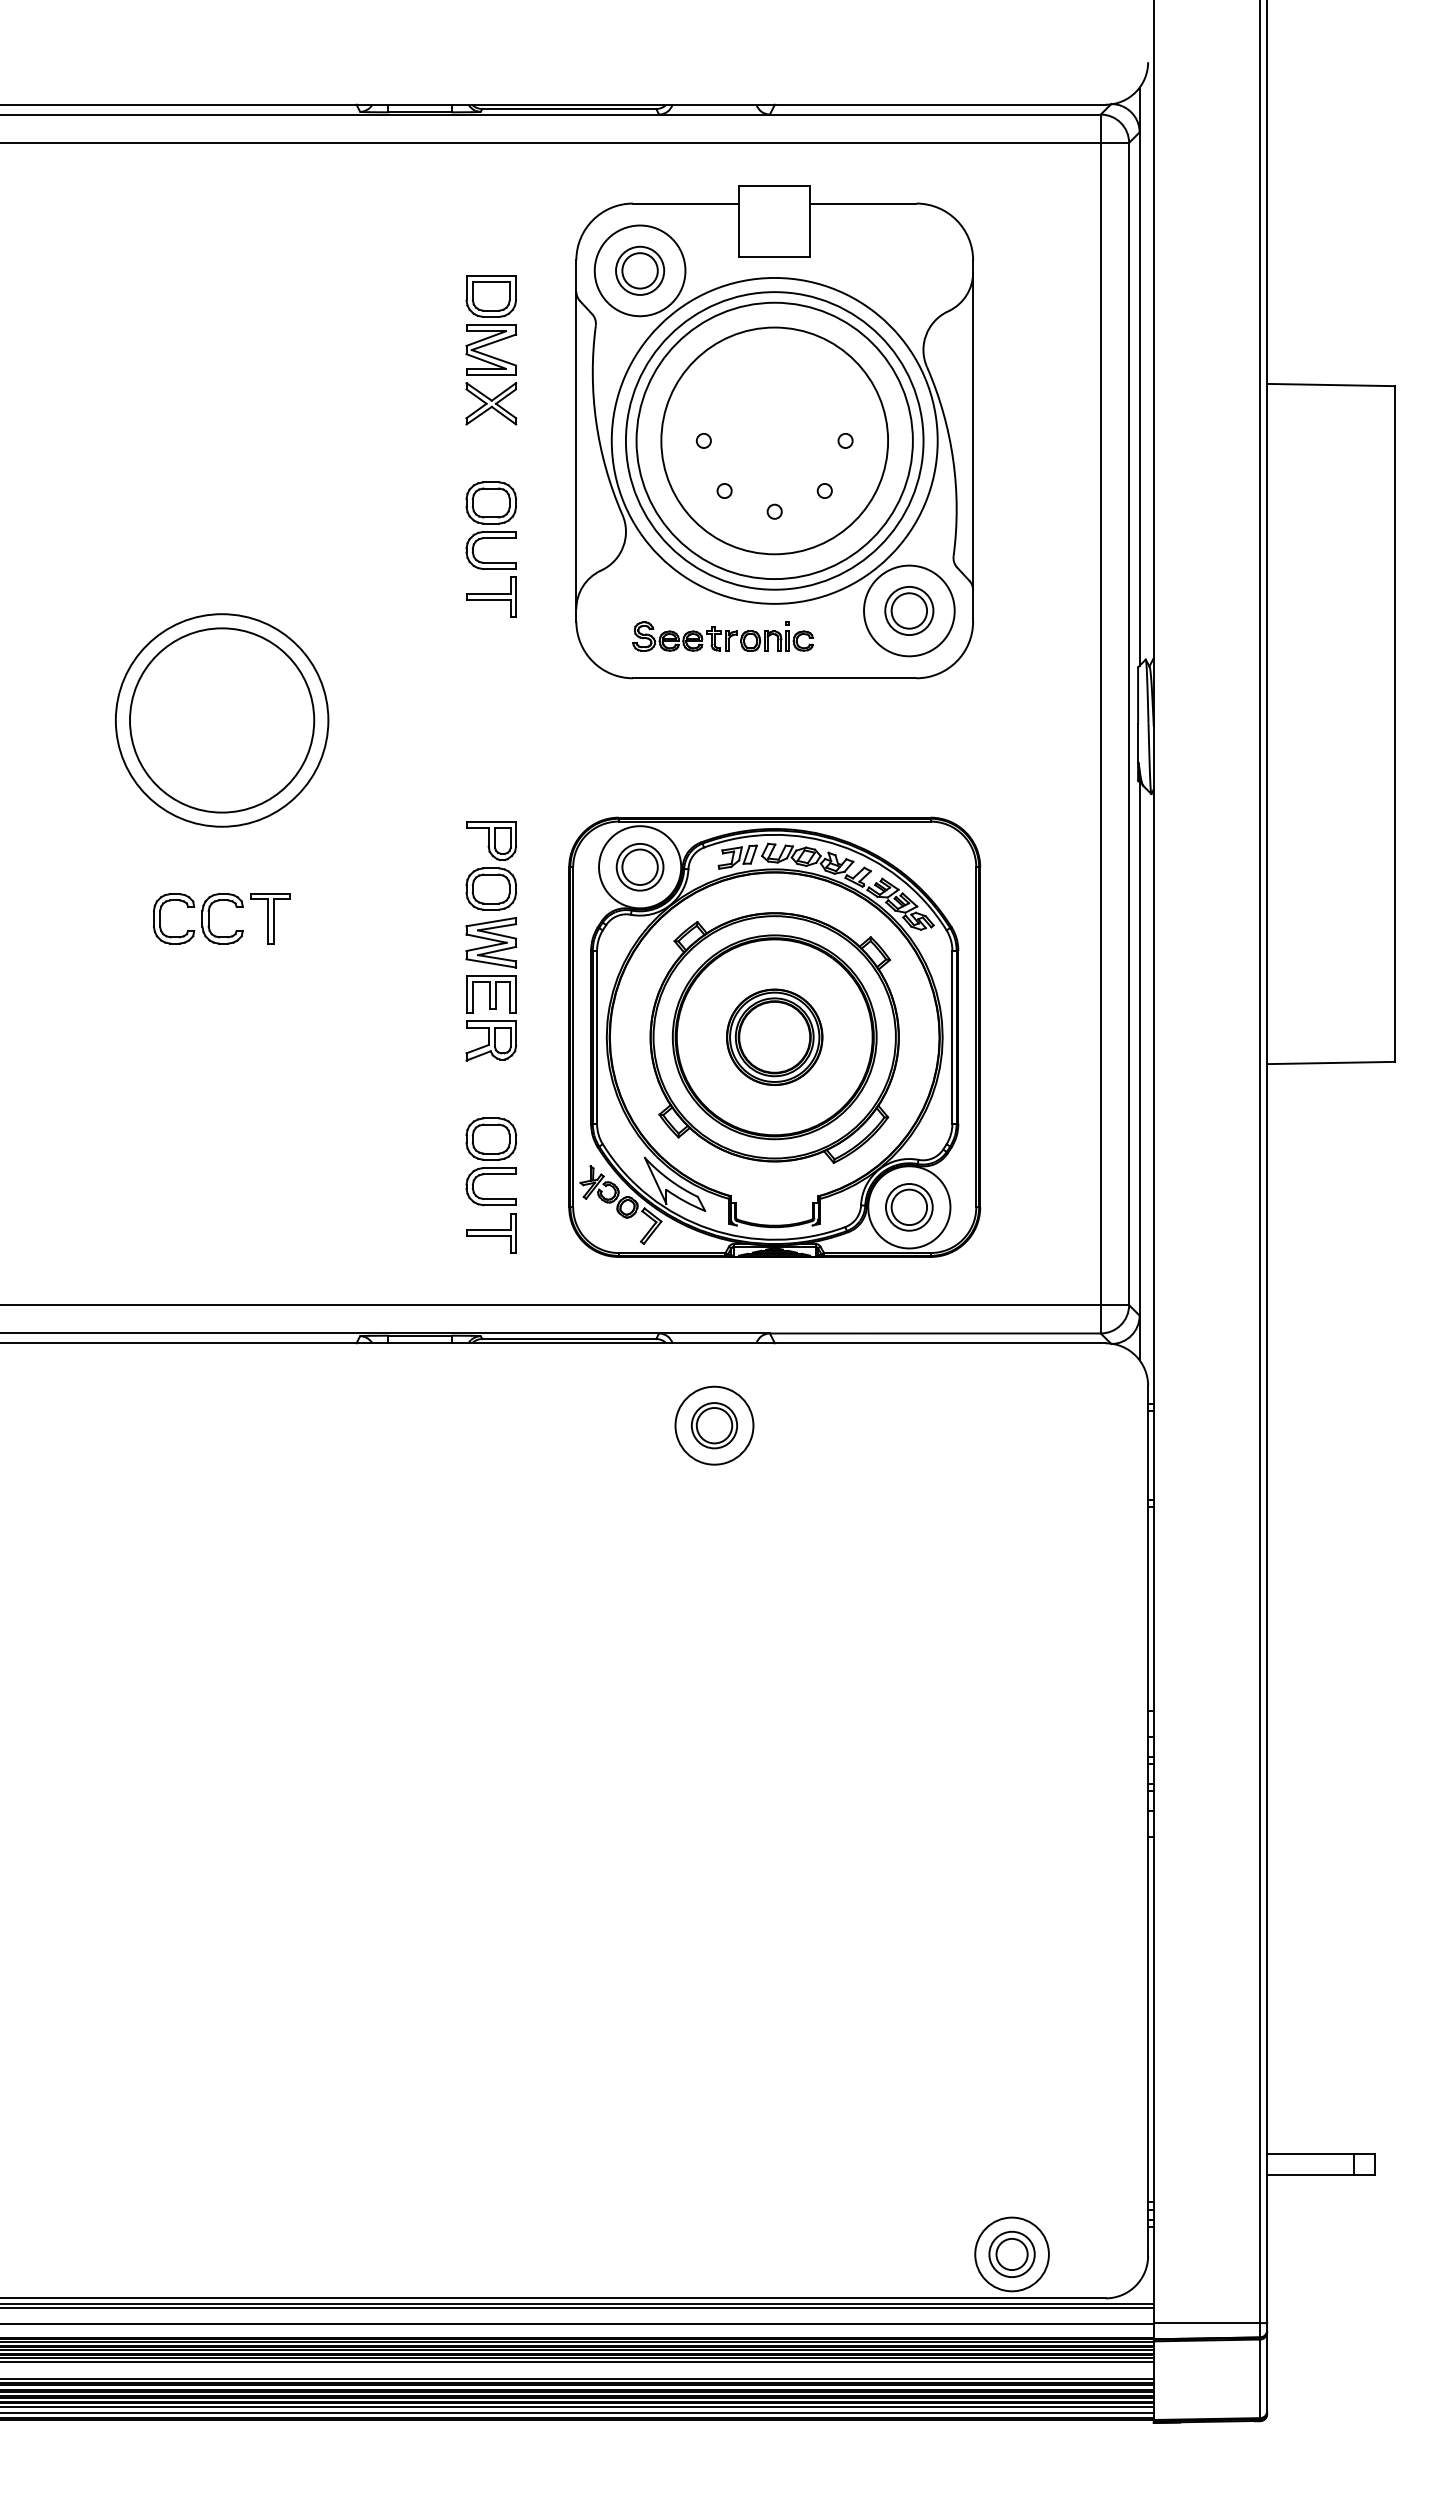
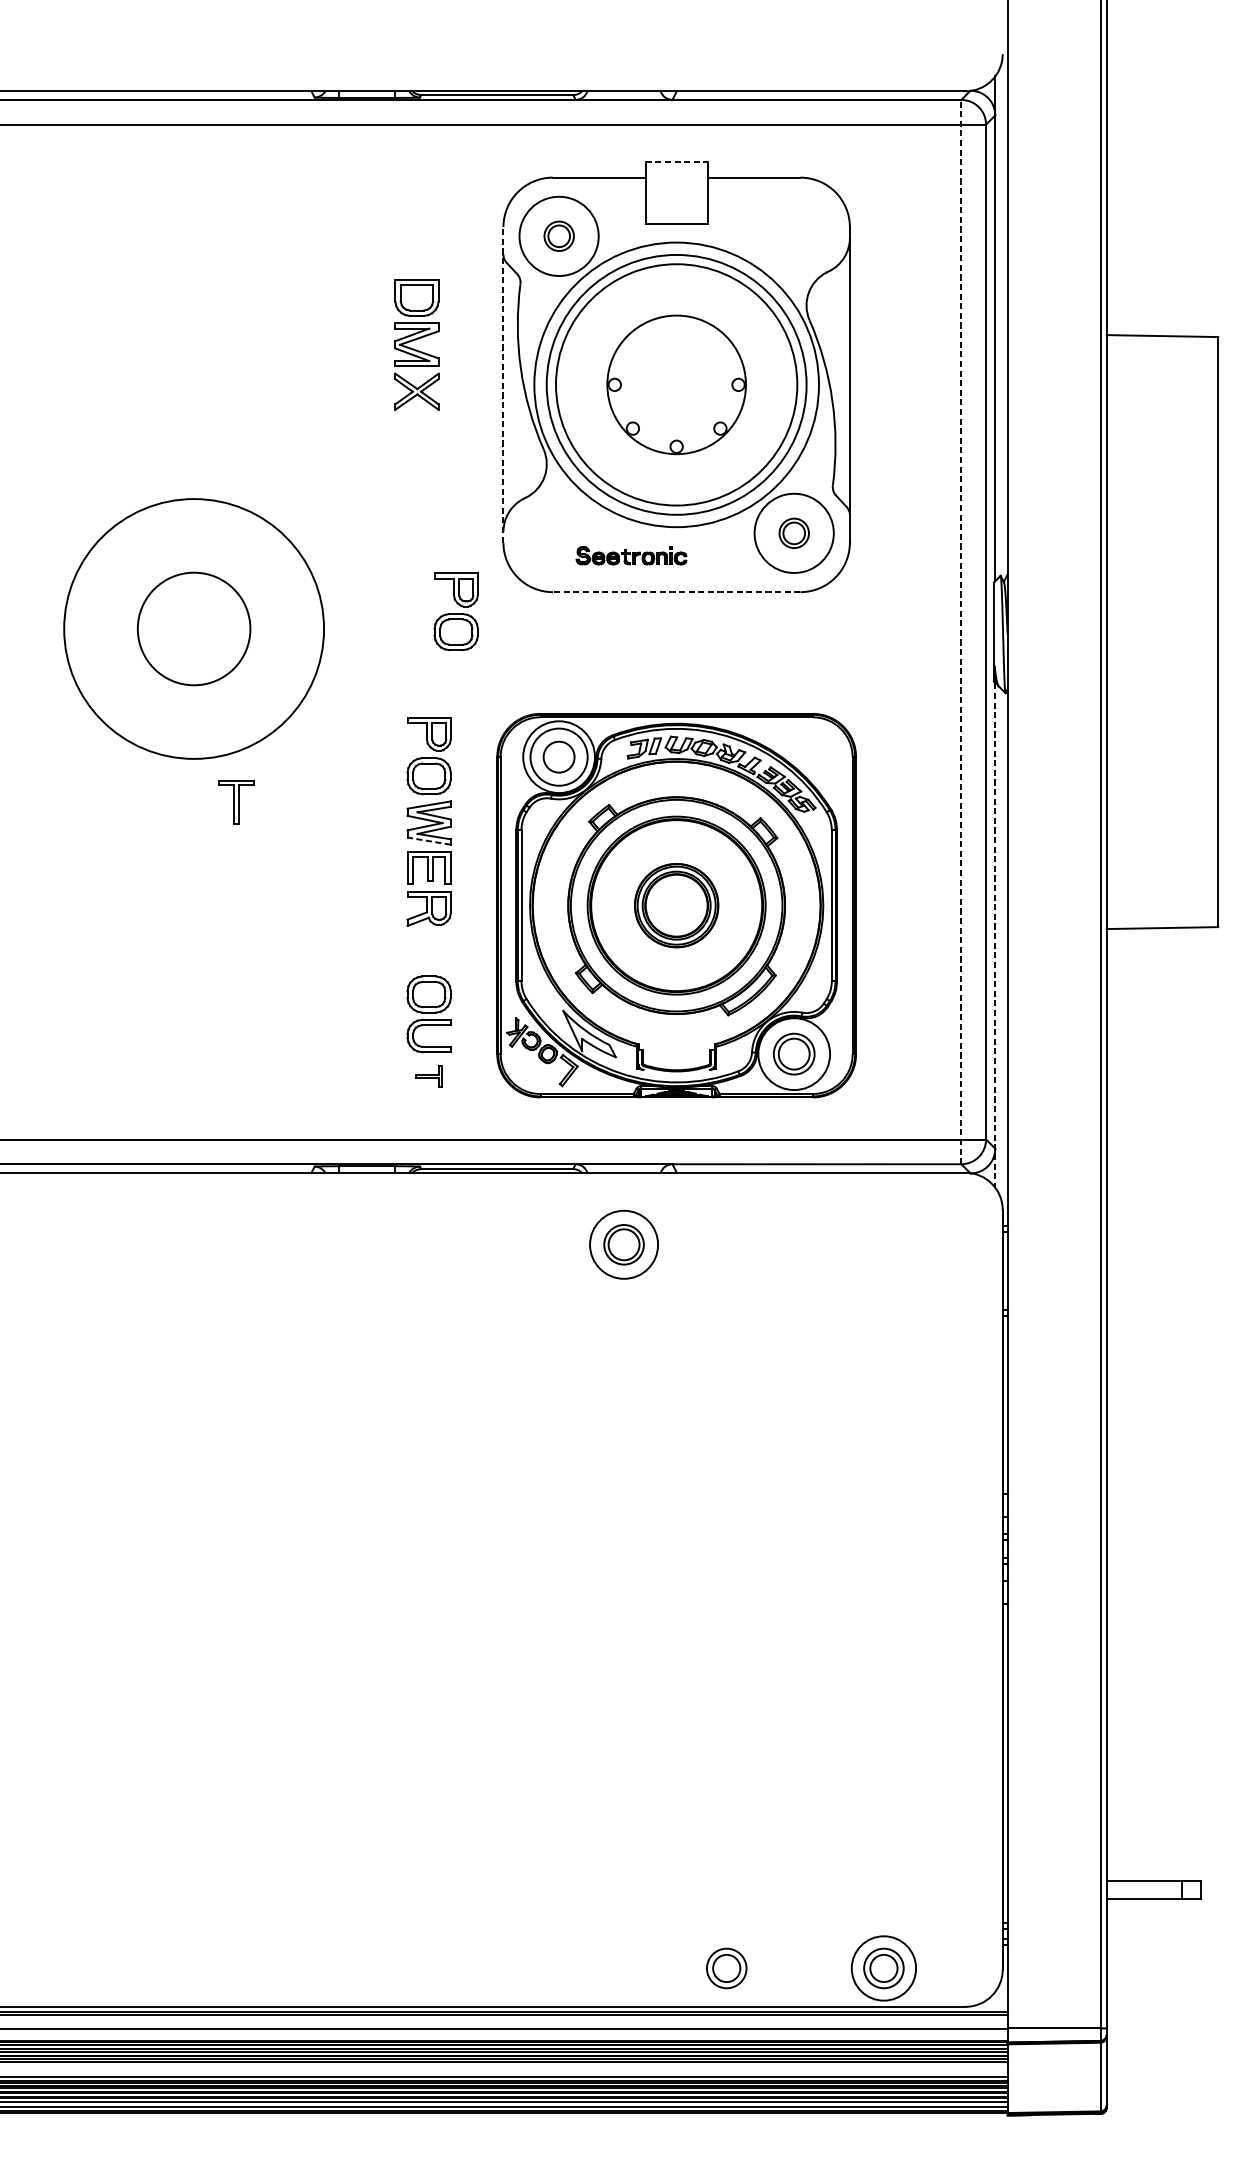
line: (775, 185) -> (677, 161), solid -> dashed
part: (640, 270) -> (559, 236), size x0.7
part: (491, 350) -> (417, 345), moved
line: (576, 440) -> (503, 384), solid -> dashed
circle: (774, 440) -> (676, 384), size x0.7
part: (491, 538) -> (429, 470), removed
part: (909, 610) -> (794, 532), size x0.7
part: (722, 636) -> (631, 555), size x0.7
line: (774, 678) -> (676, 592), solid -> dashed
part: (522, 700) -> (456, 611), added
circle: (221, 720) -> (193, 629), size x1.4
circle: (222, 720) -> (194, 629), size x0.7
line: (1100, 723) -> (961, 631), solid -> dashed
circle: (639, 866) -> (558, 756), size x1.4
part: (198, 918) -> (173, 801), removed
line: (490, 963) -> (428, 841), solid -> dashed
line: (1139, 1071) -> (995, 935), solid -> dashed
part: (491, 1233) -> (429, 1076), size x0.6
part: (831, 2253) -> (726, 1967), added

